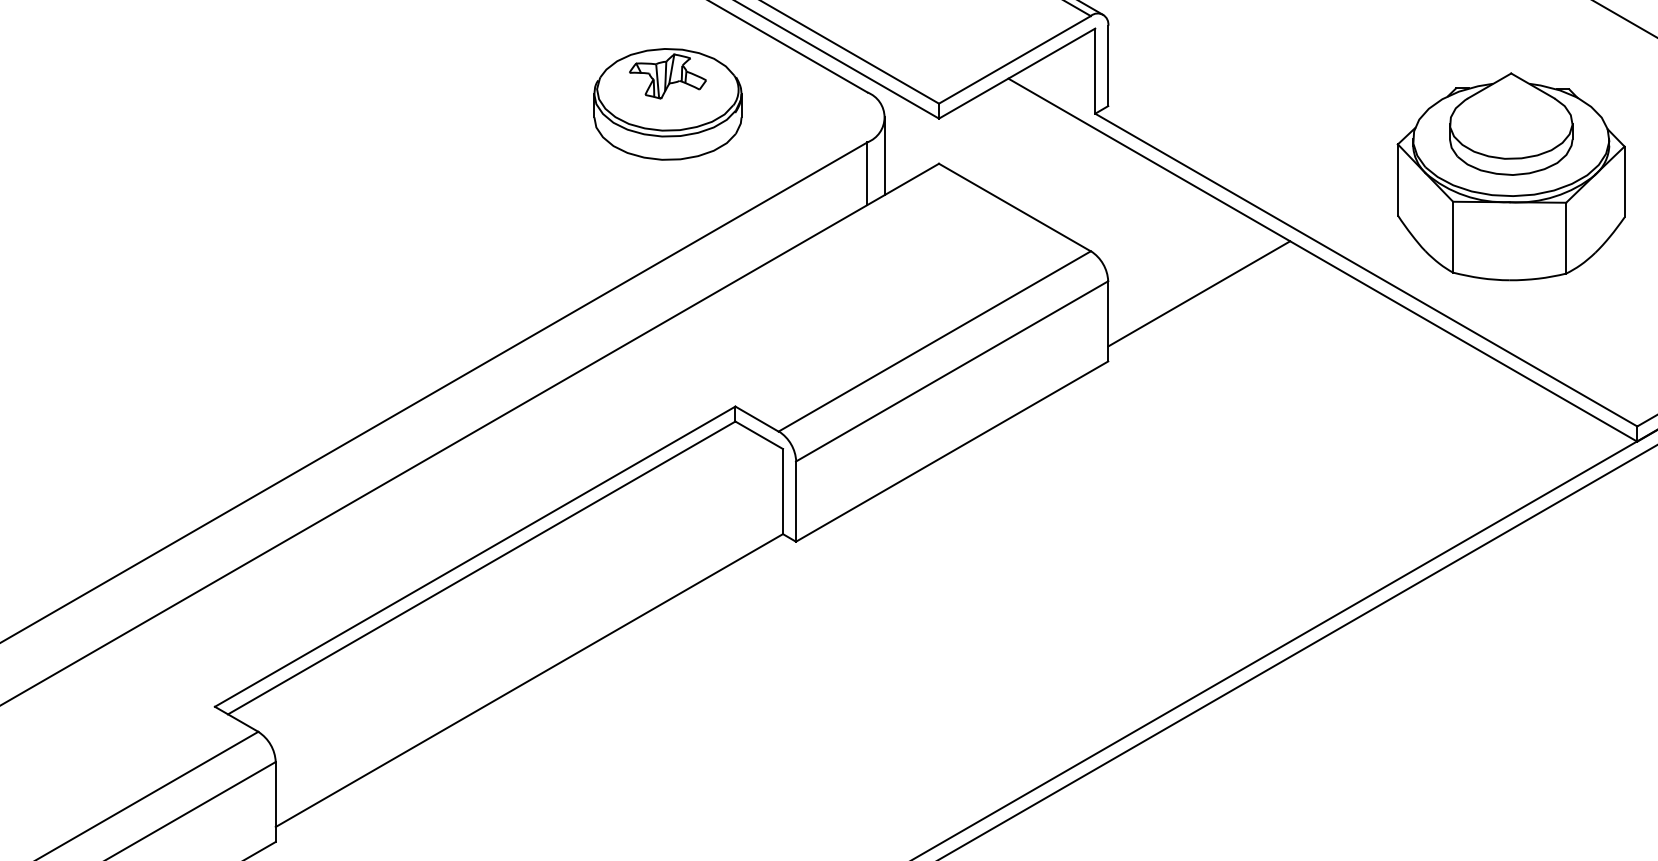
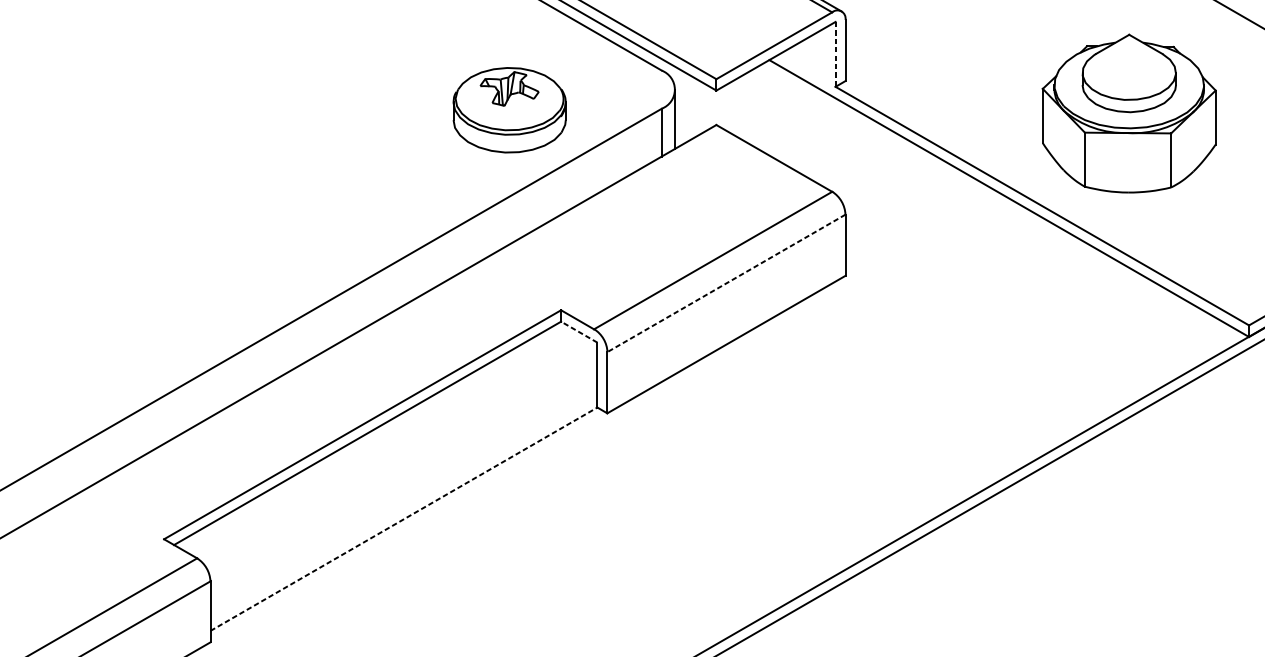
line: (1095, 71) -> (835, 54), solid -> dashed
part: (667, 104) -> (509, 110), moved
part: (1510, 176) -> (1128, 113), moved
line: (1199, 293) -> (915, 223), removed
line: (951, 371) -> (725, 283), solid -> dashed
line: (758, 435) -> (578, 332), solid -> dashed
line: (529, 680) -> (404, 519), solid -> dashed

